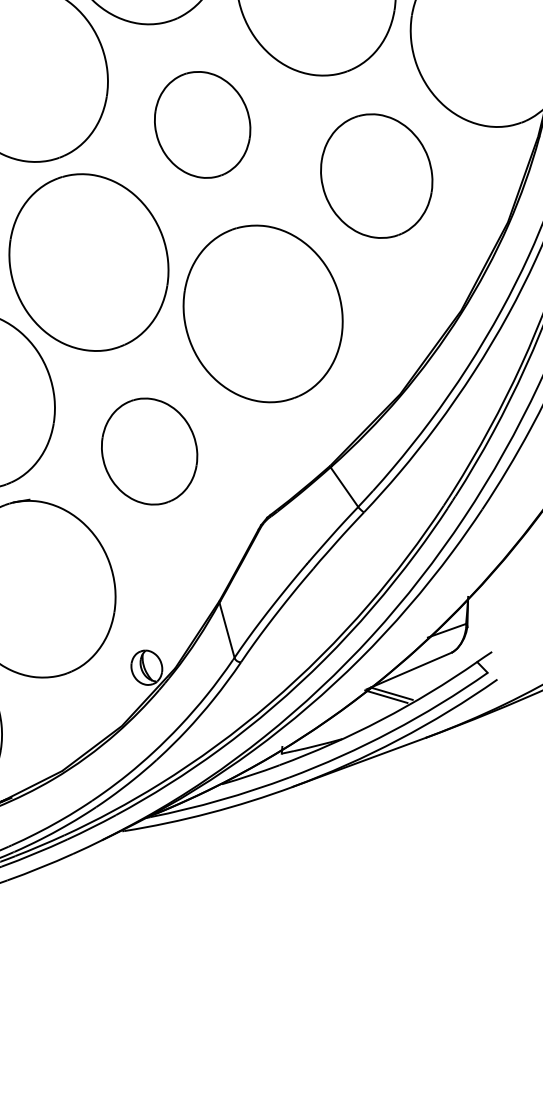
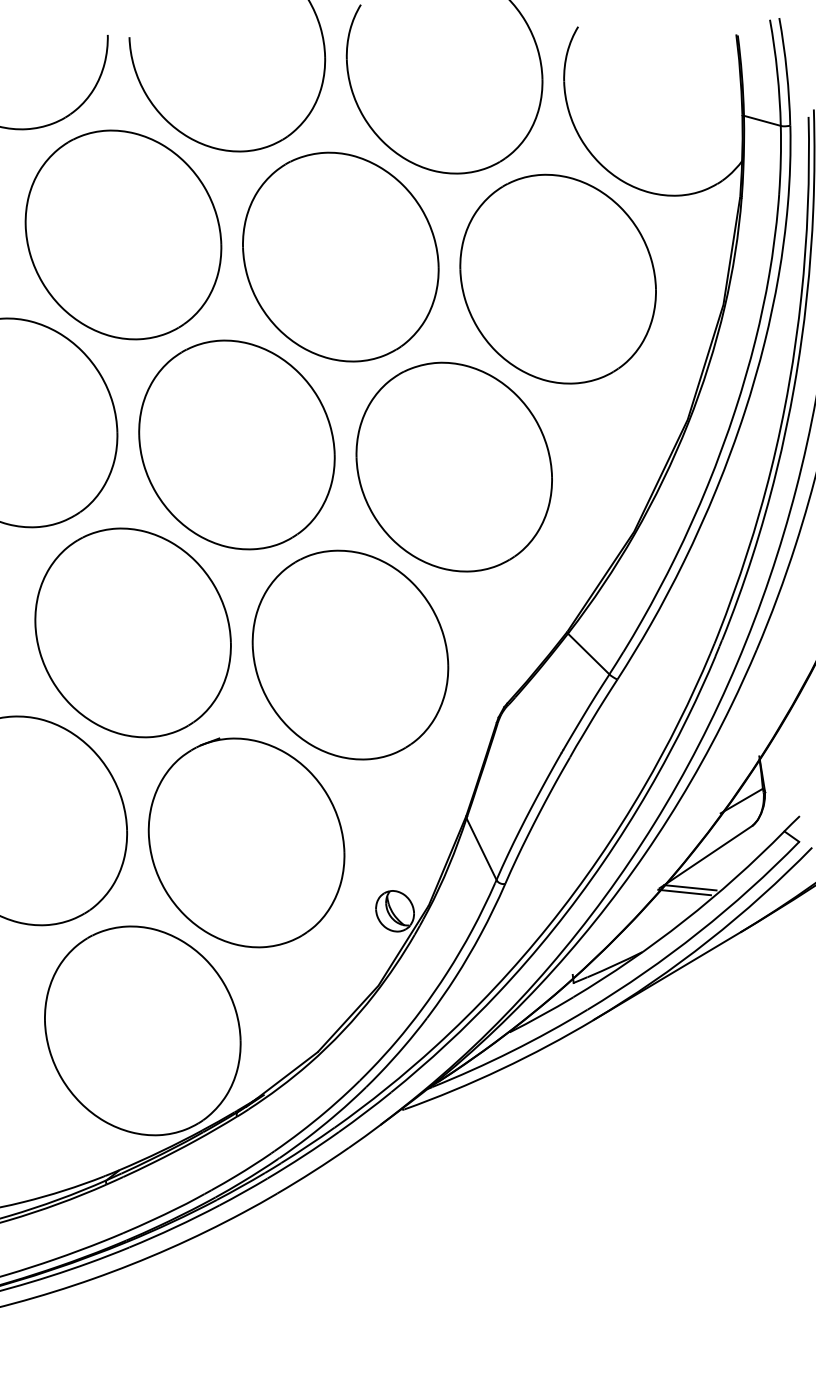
part: (202, 124) -> (340, 256), size x1.67
part: (376, 175) -> (557, 278), size x1.43
part: (149, 451) -> (350, 654), size x1.67

